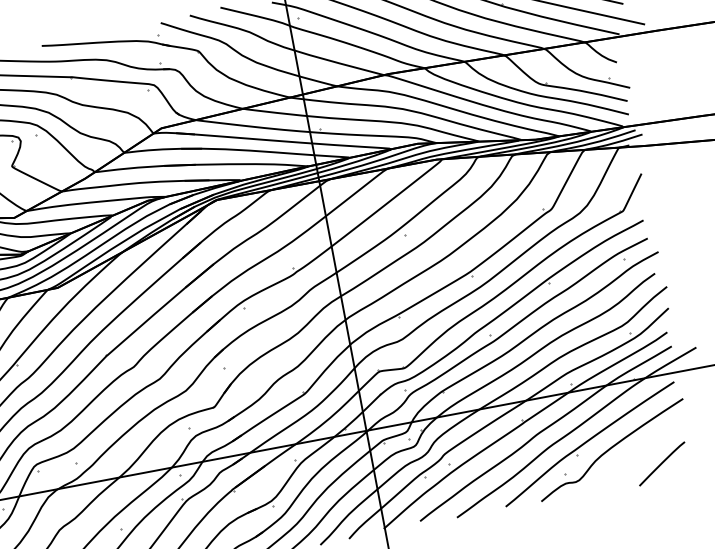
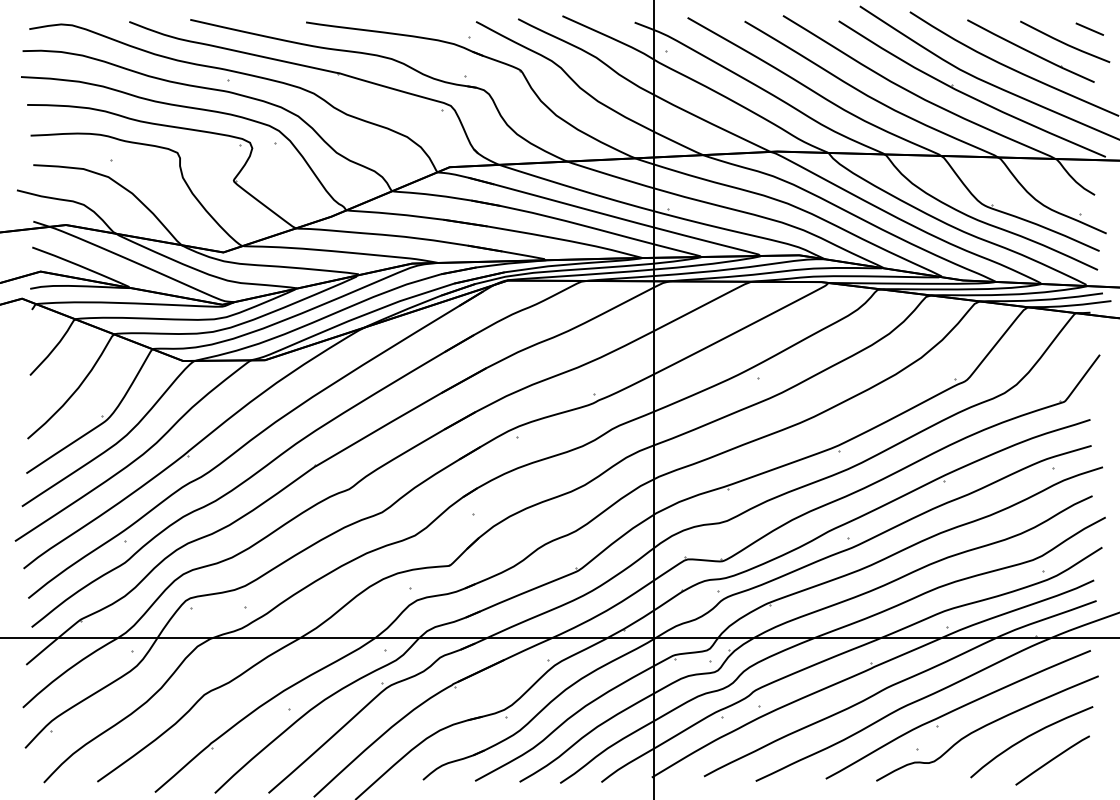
curve: (641, 451) -> (1027, 738), added

